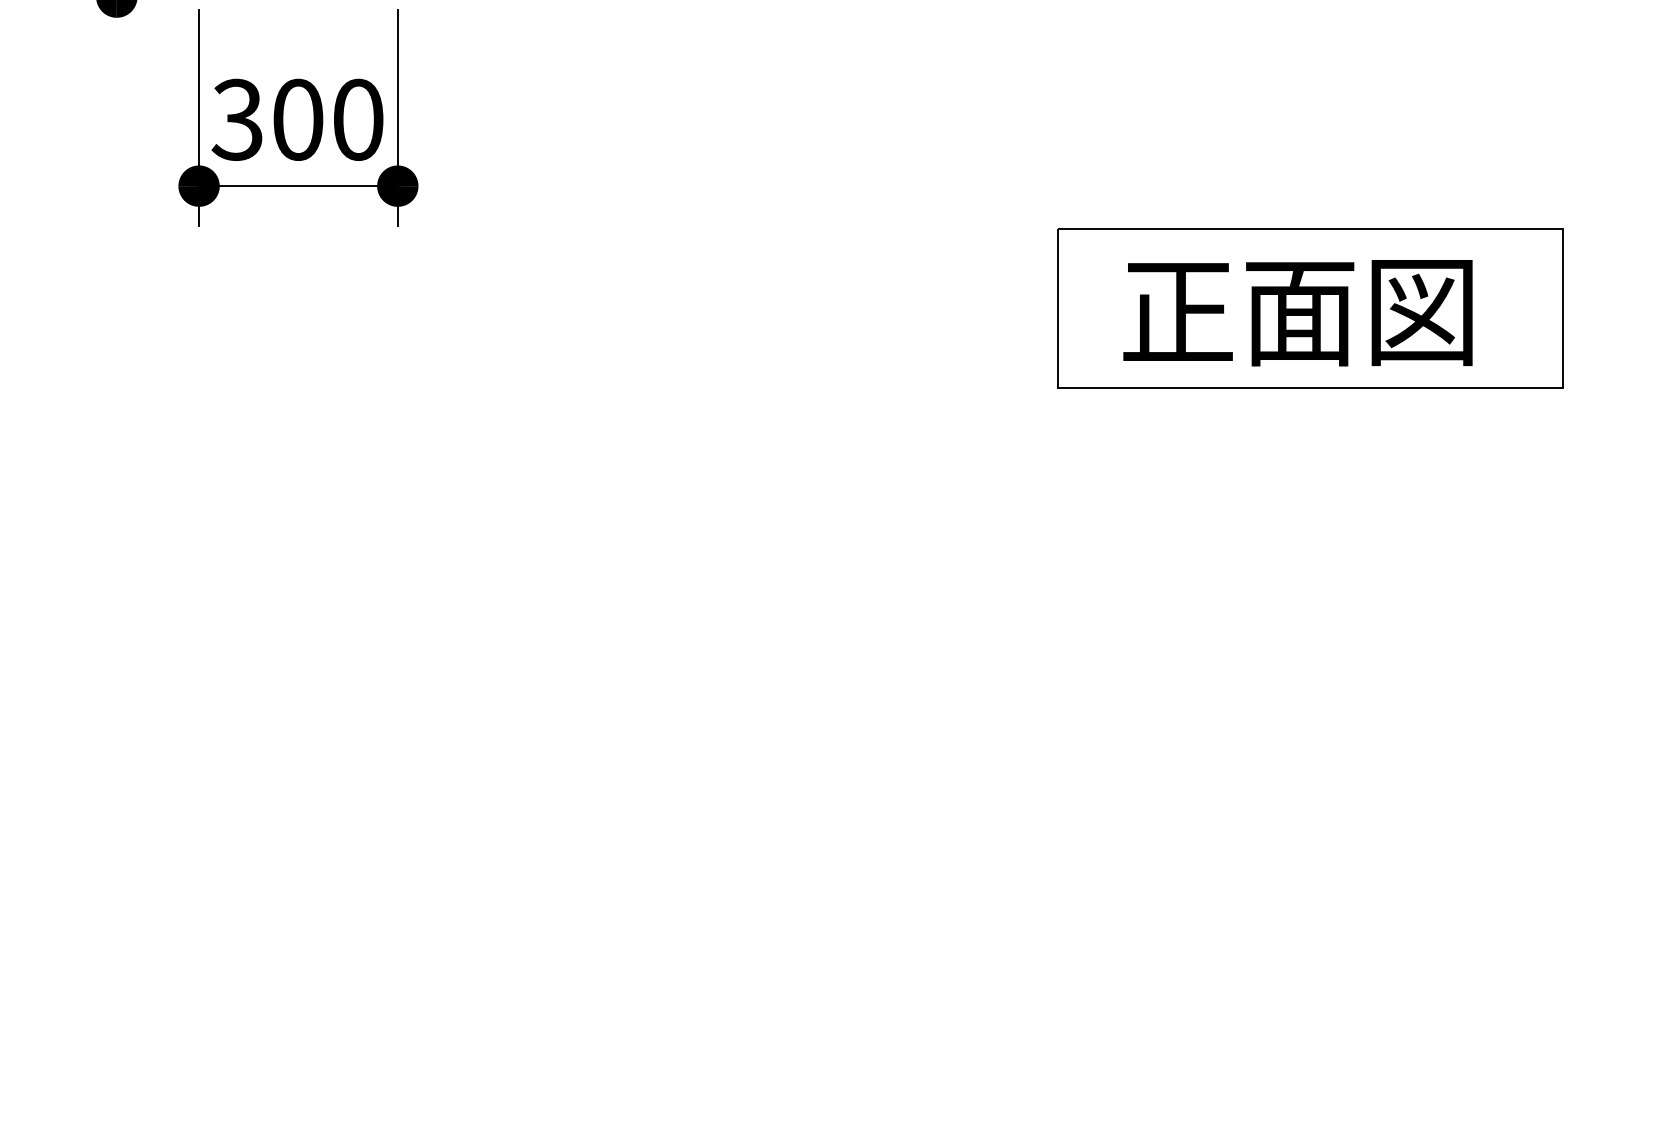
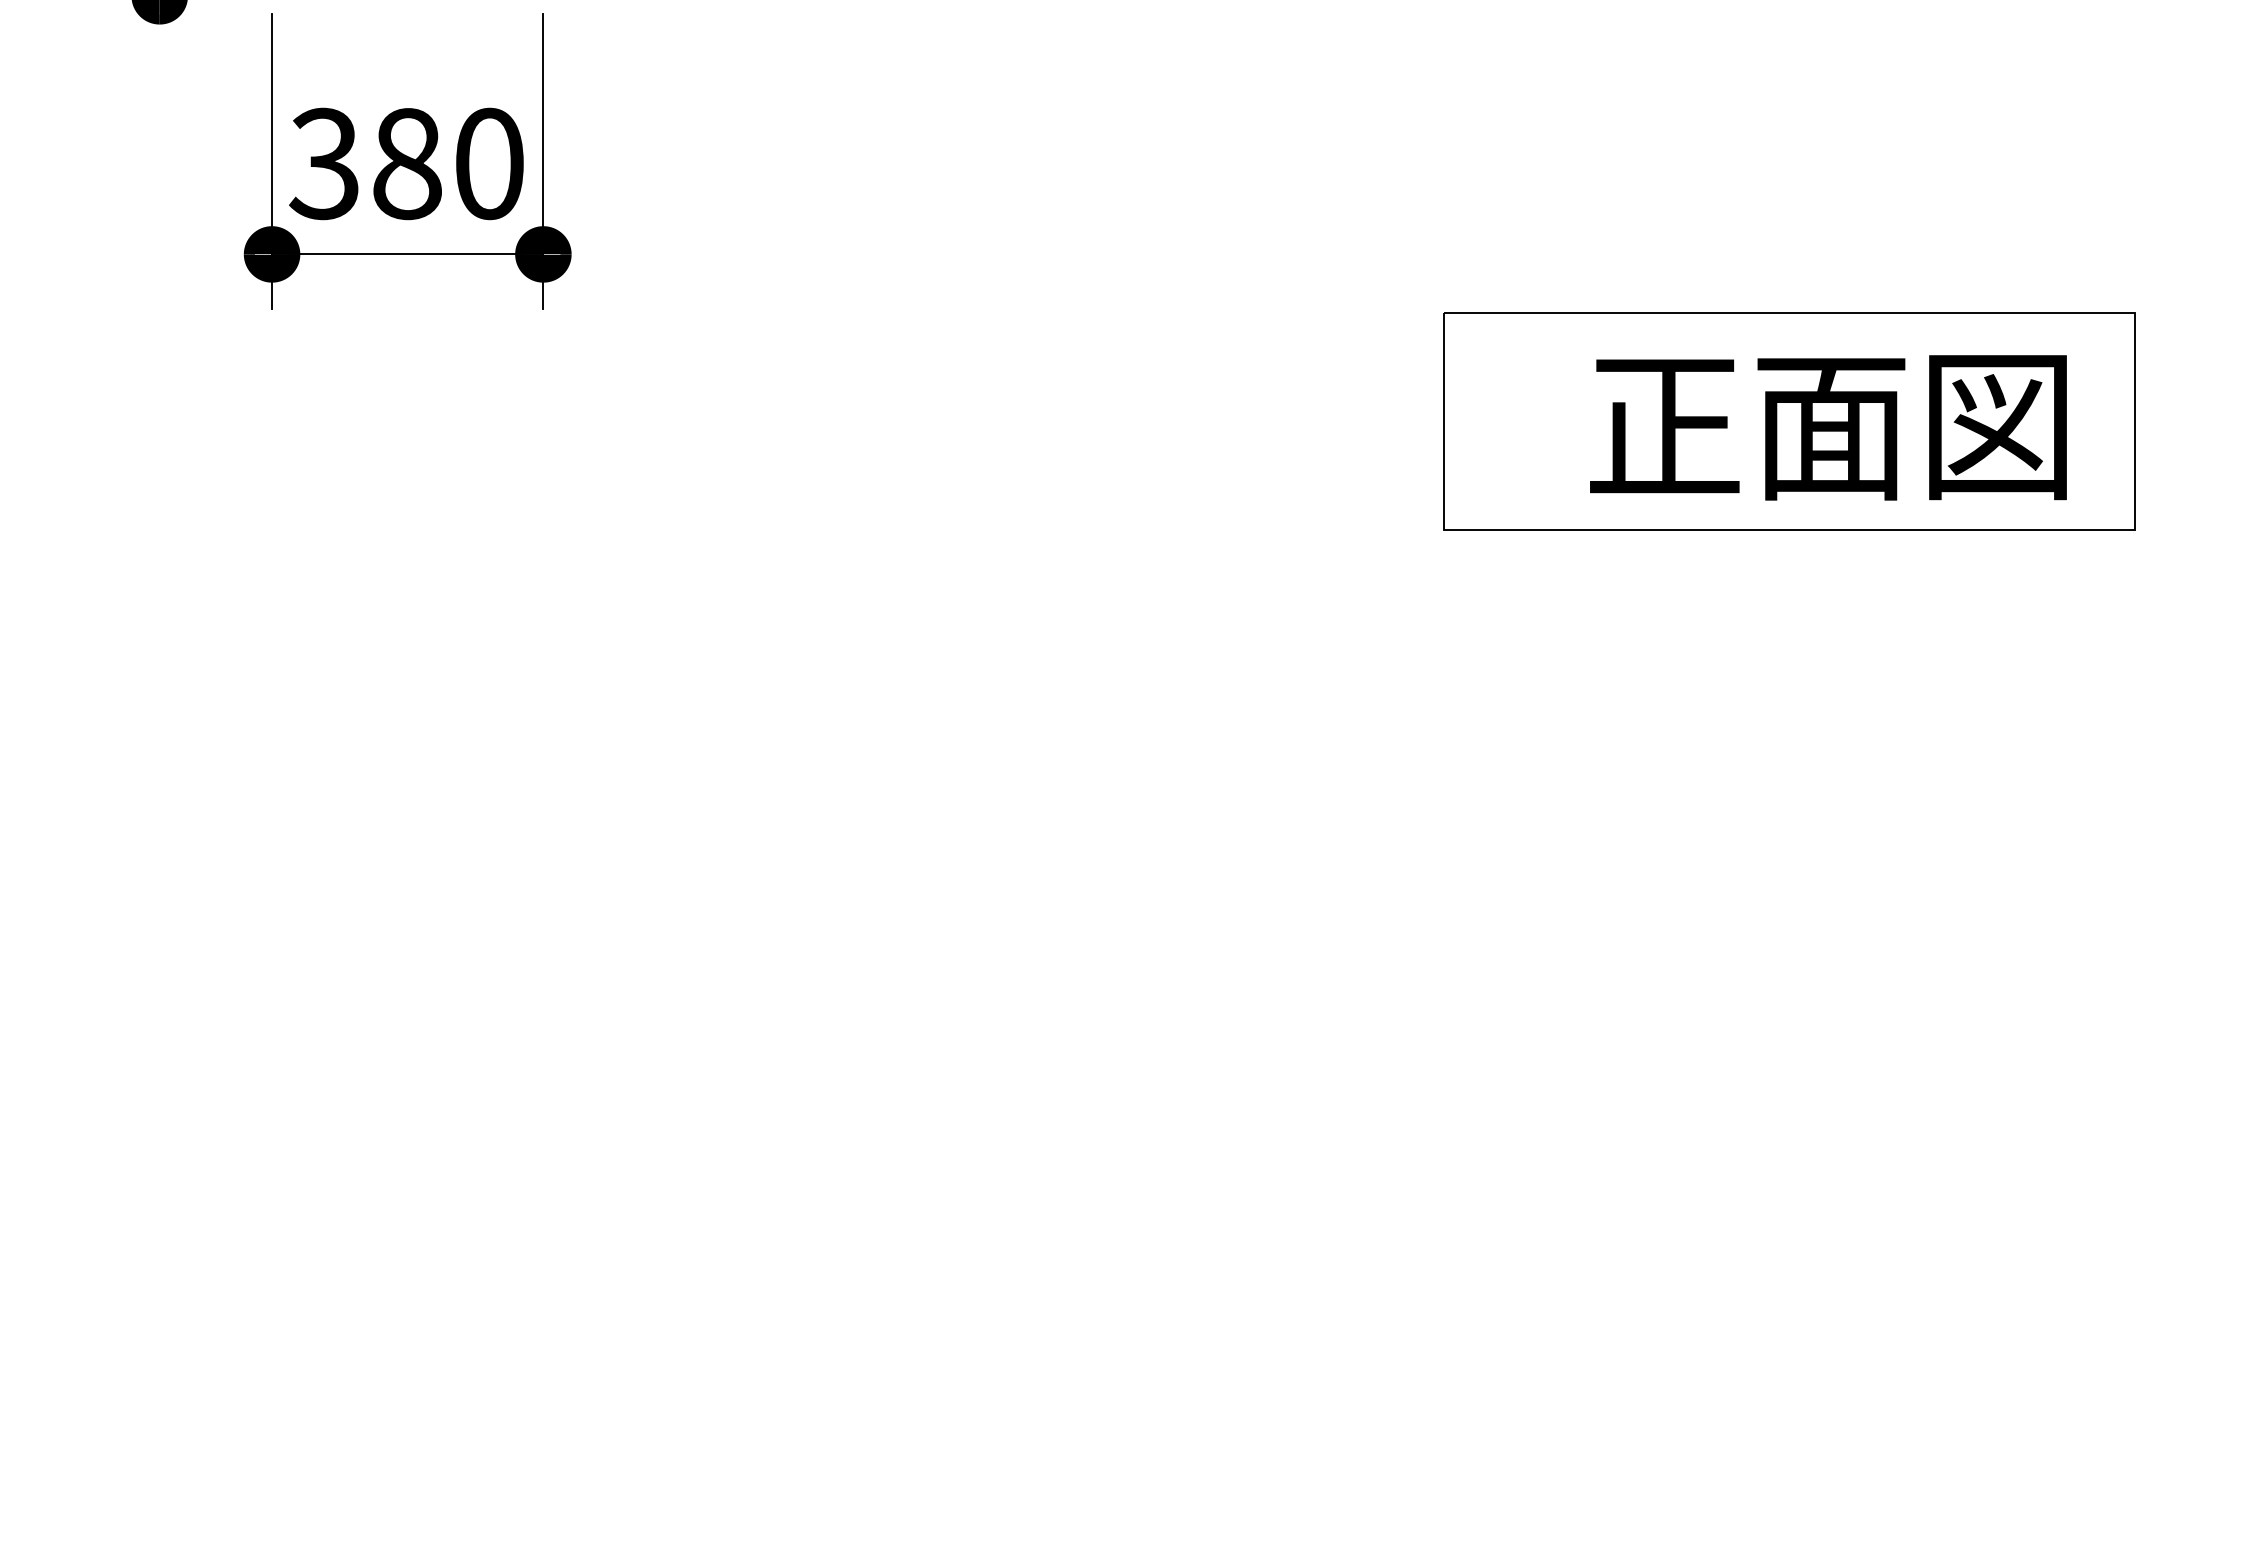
text: (298, 119) -> (407, 163), 300 -> 380
text: (1298, 312) -> (1828, 427), moved

